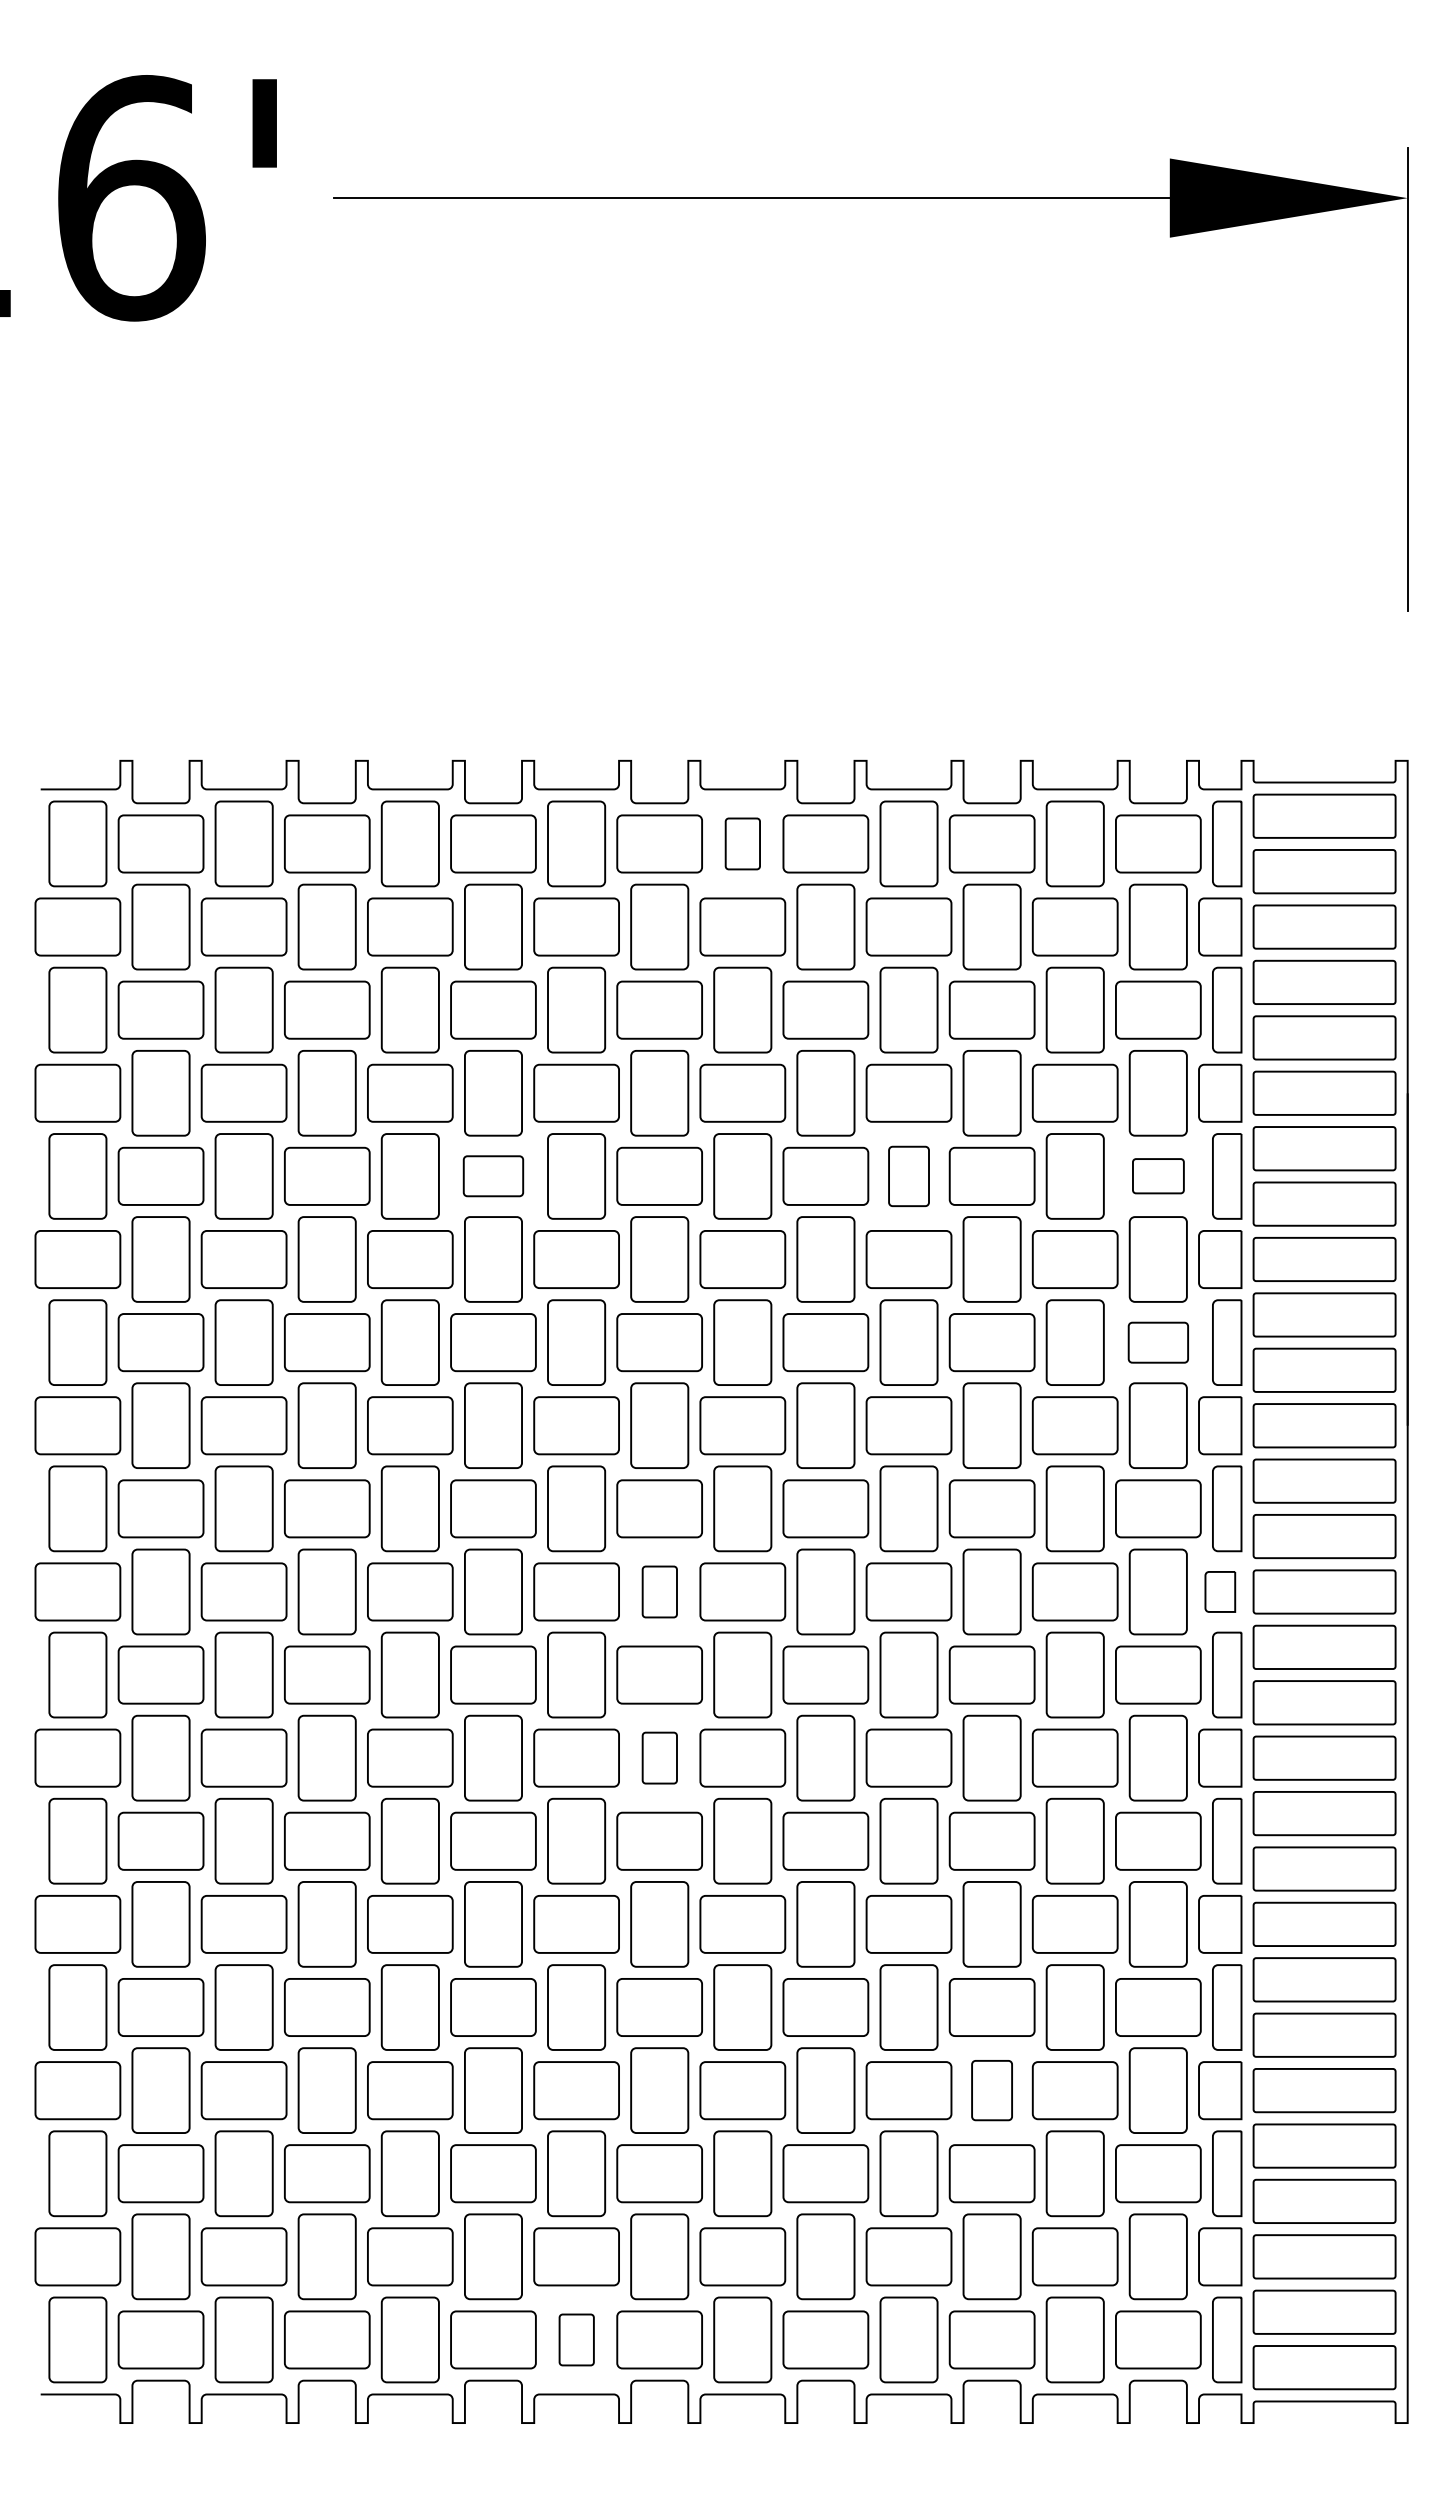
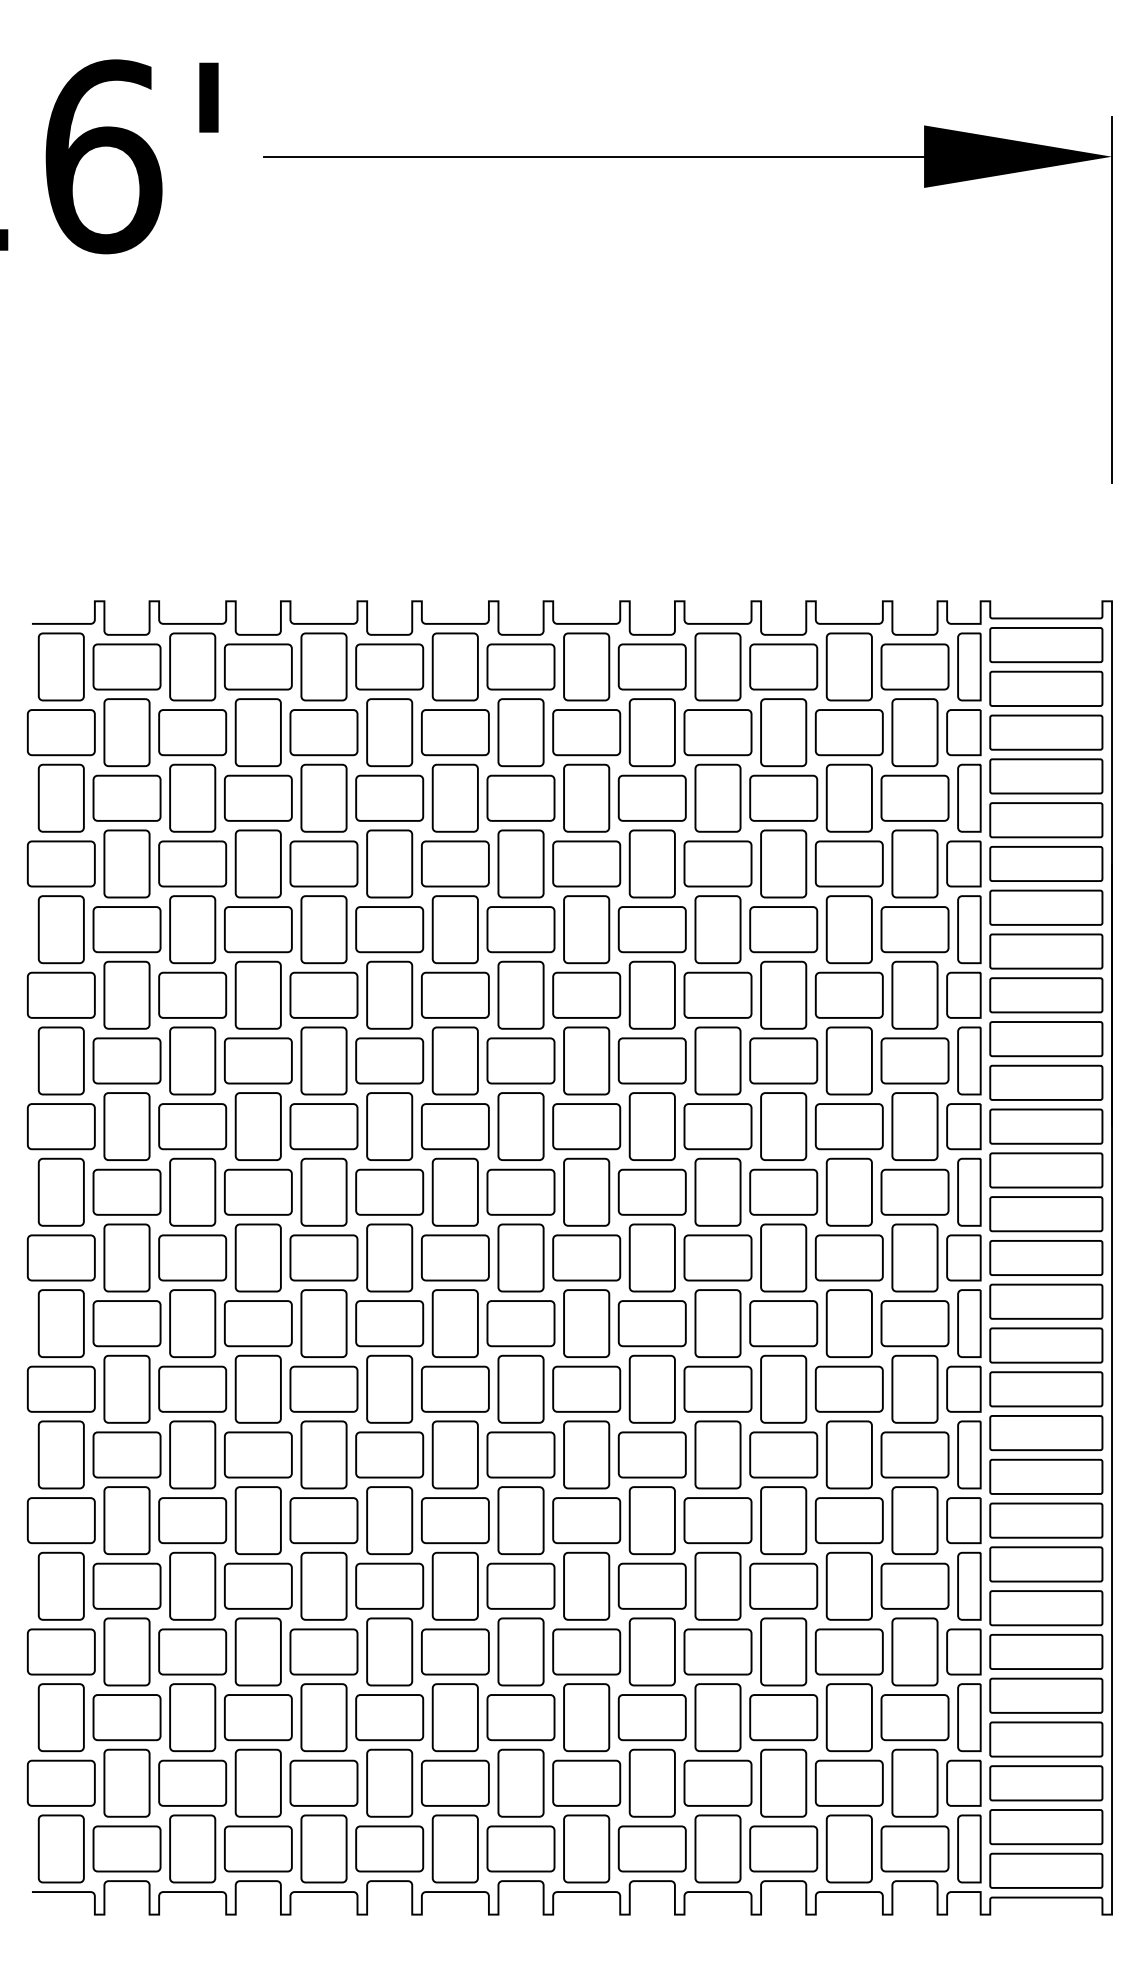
part: (742, 843) -> (586, 666), size x1.67
part: (493, 1175) -> (389, 928), size x1.43
part: (1158, 1175) -> (915, 928), size x1.67
part: (908, 1176) -> (717, 929), size x1.43
part: (1158, 1342) -> (915, 1060), size x1.43
part: (659, 1591) -> (520, 1257), size x1.67
part: (1220, 1591) -> (964, 1257), size x1.43
part: (659, 1757) -> (520, 1388), size x1.67
part: (991, 2090) -> (783, 1651), size x1.43
part: (576, 2339) -> (455, 1848), size x1.67

